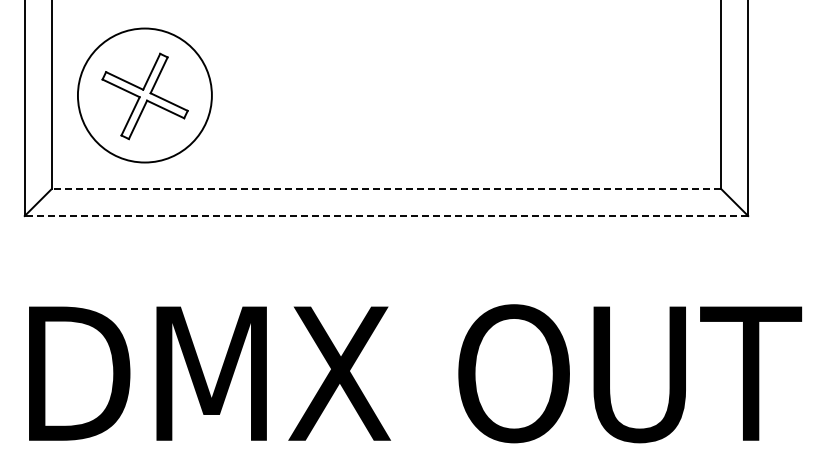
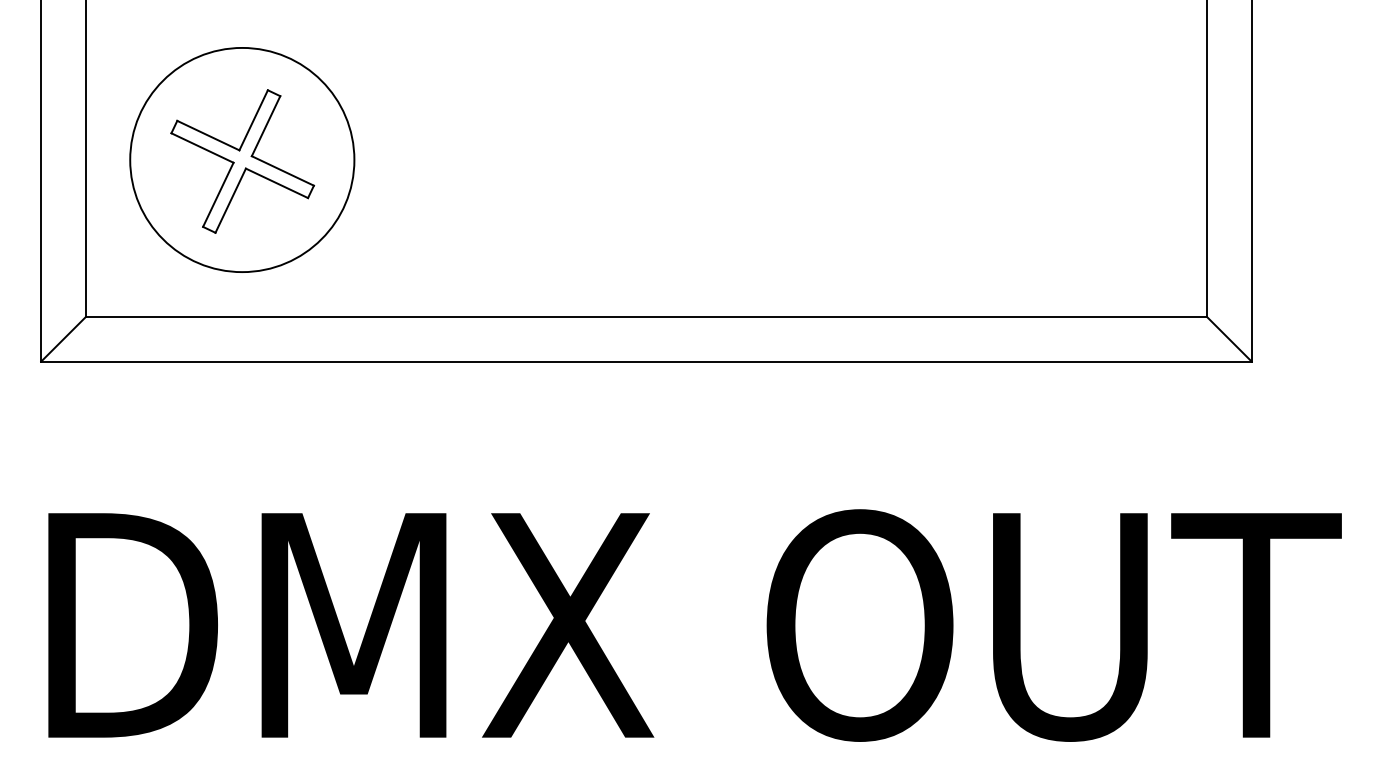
line: (386, 189) -> (646, 317), dashed -> solid
line: (386, 216) -> (646, 362), dashed -> solid

